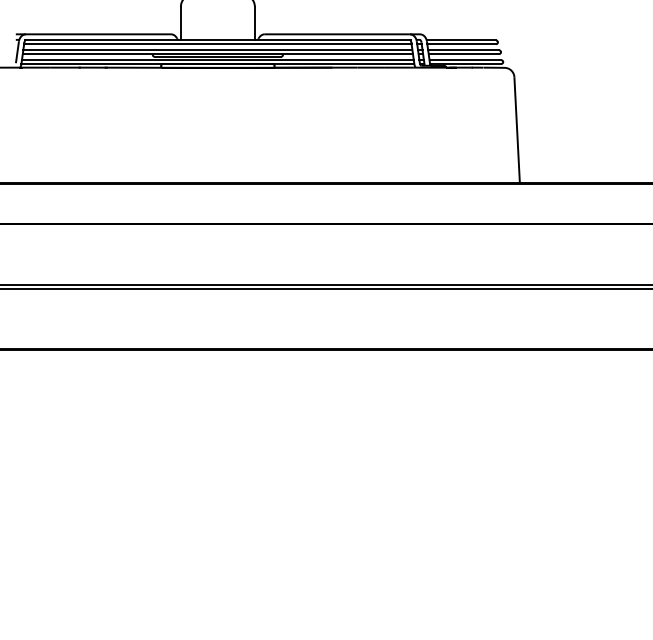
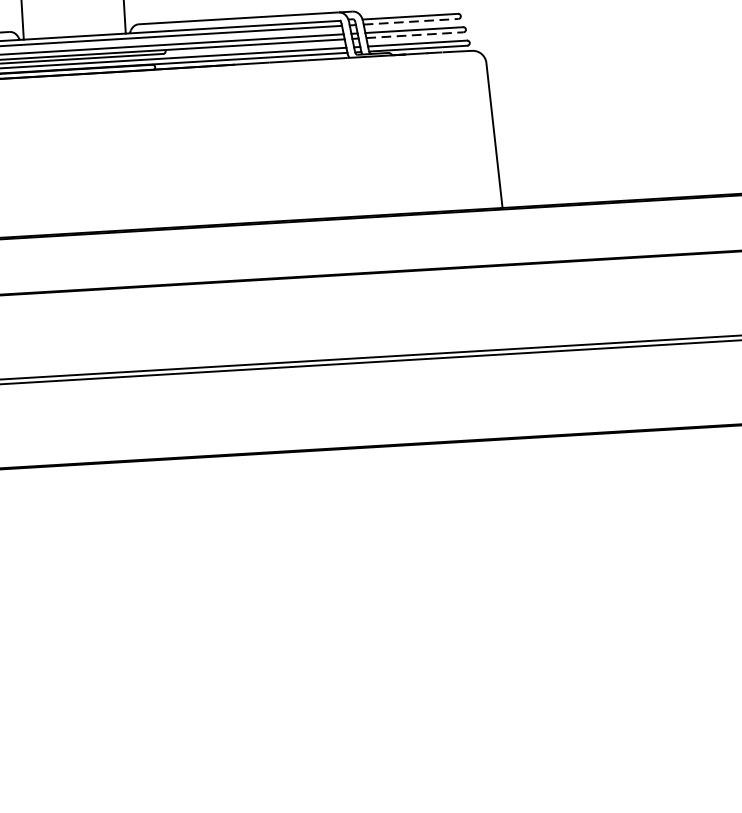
line: (462, 44) -> (412, 22), solid -> dashed
line: (464, 54) -> (415, 35), solid -> dashed

